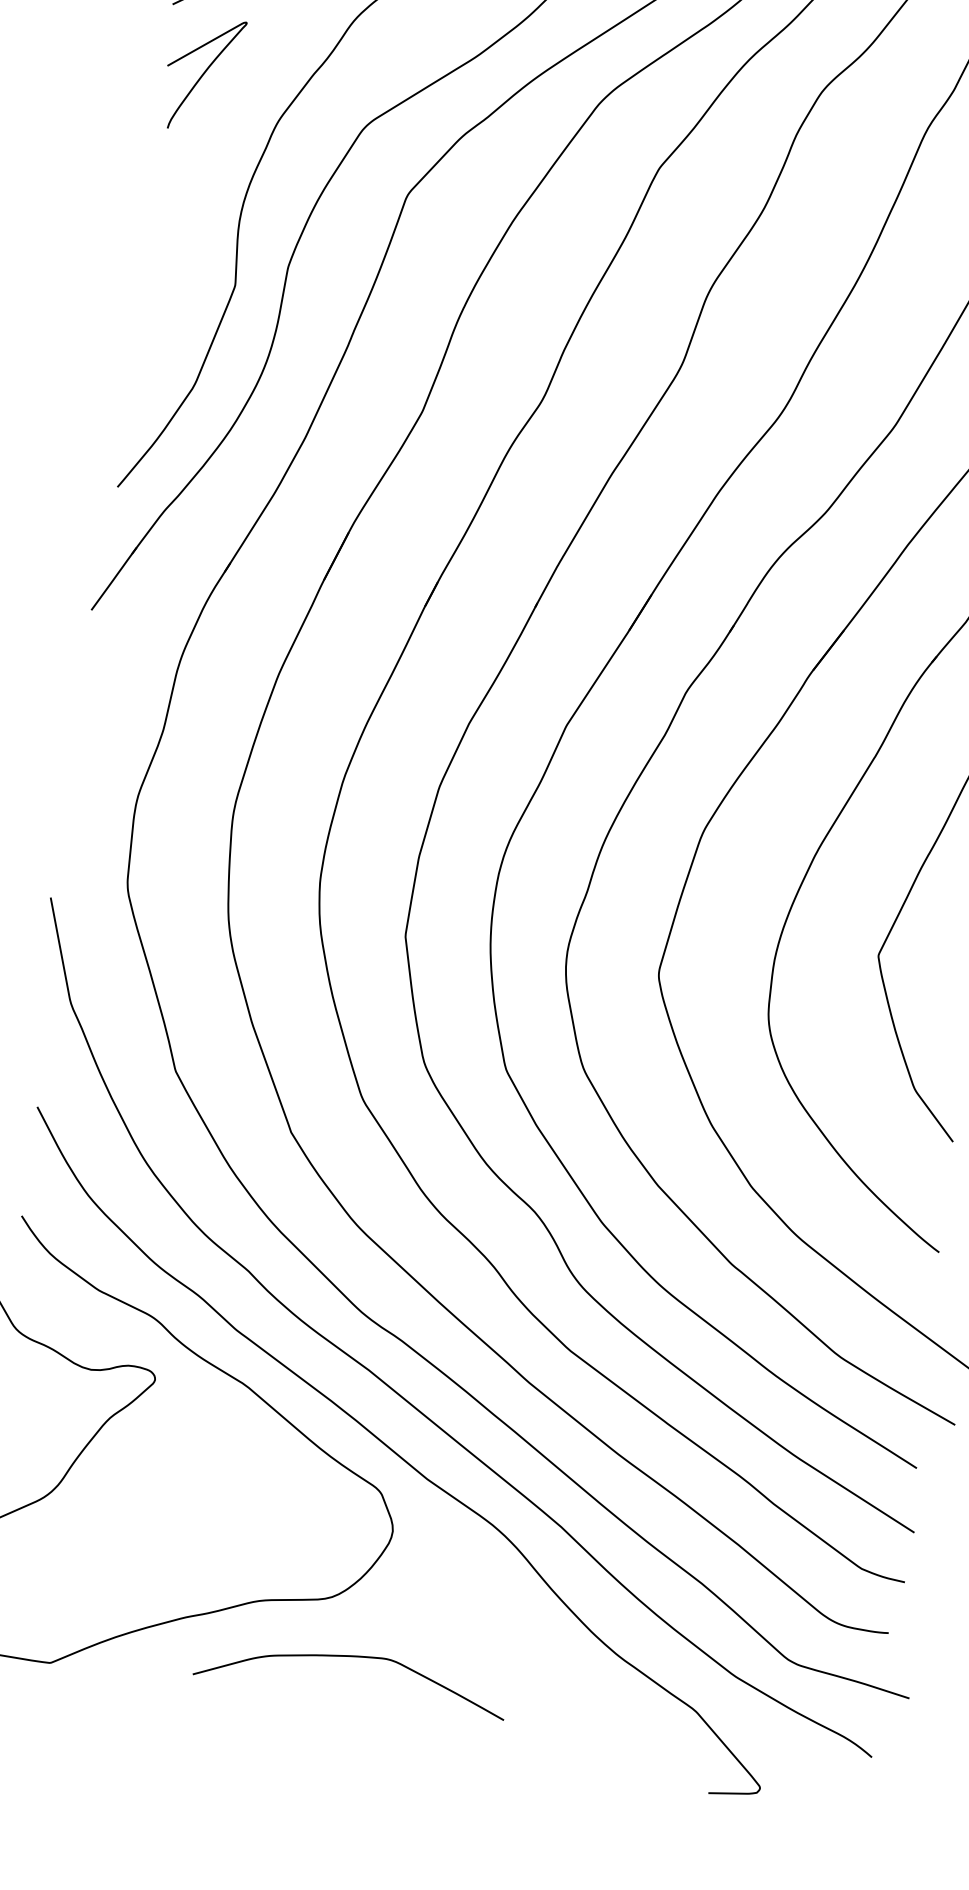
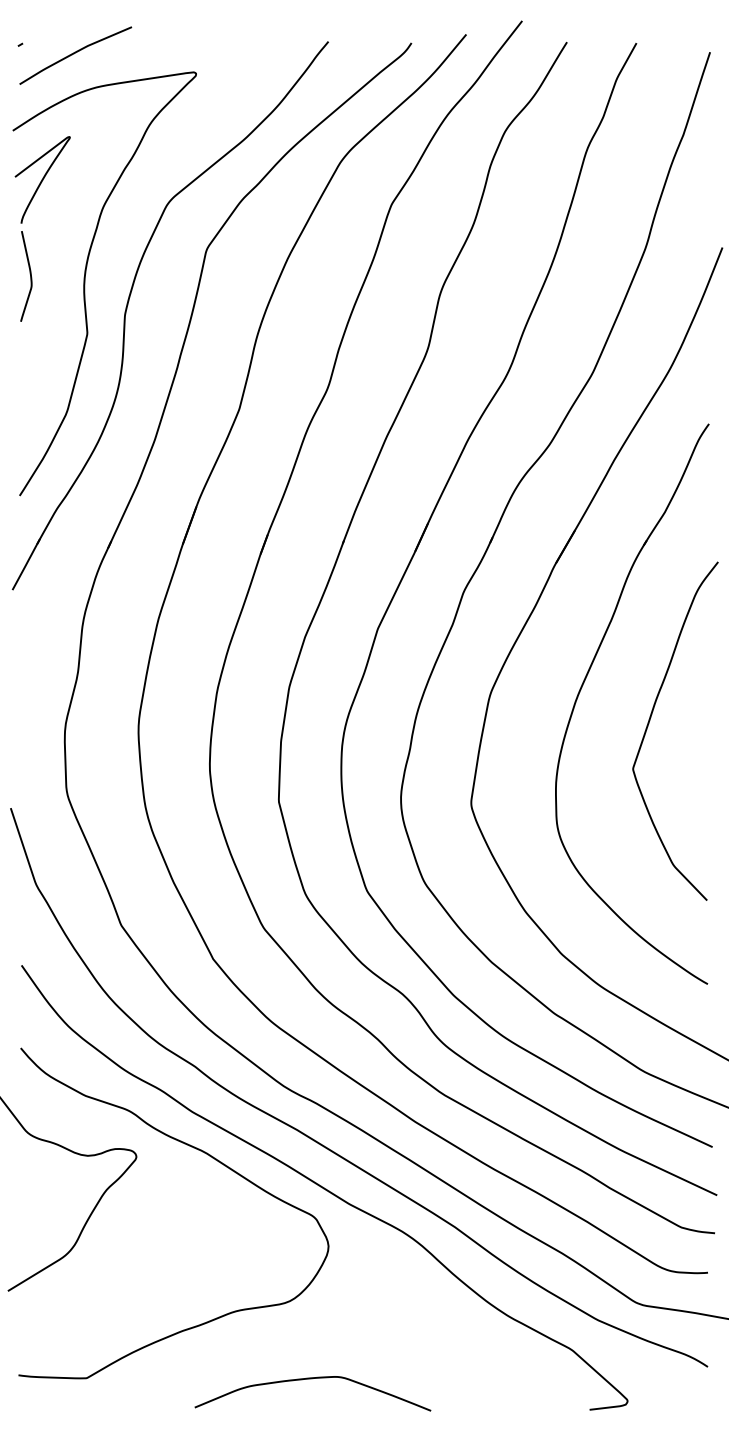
curve: (170, 199) -> (30, 276), added
curve: (353, 1658) -> (312, 1379), moved

